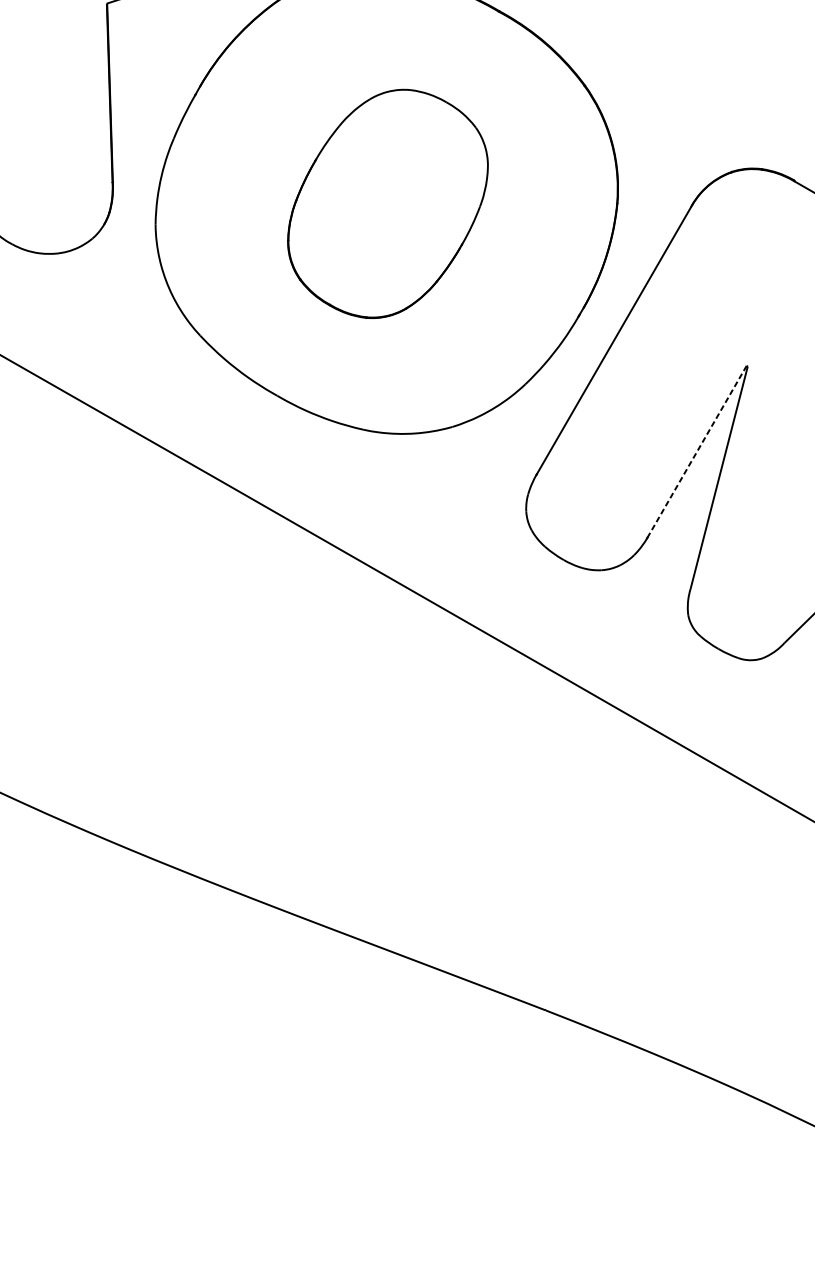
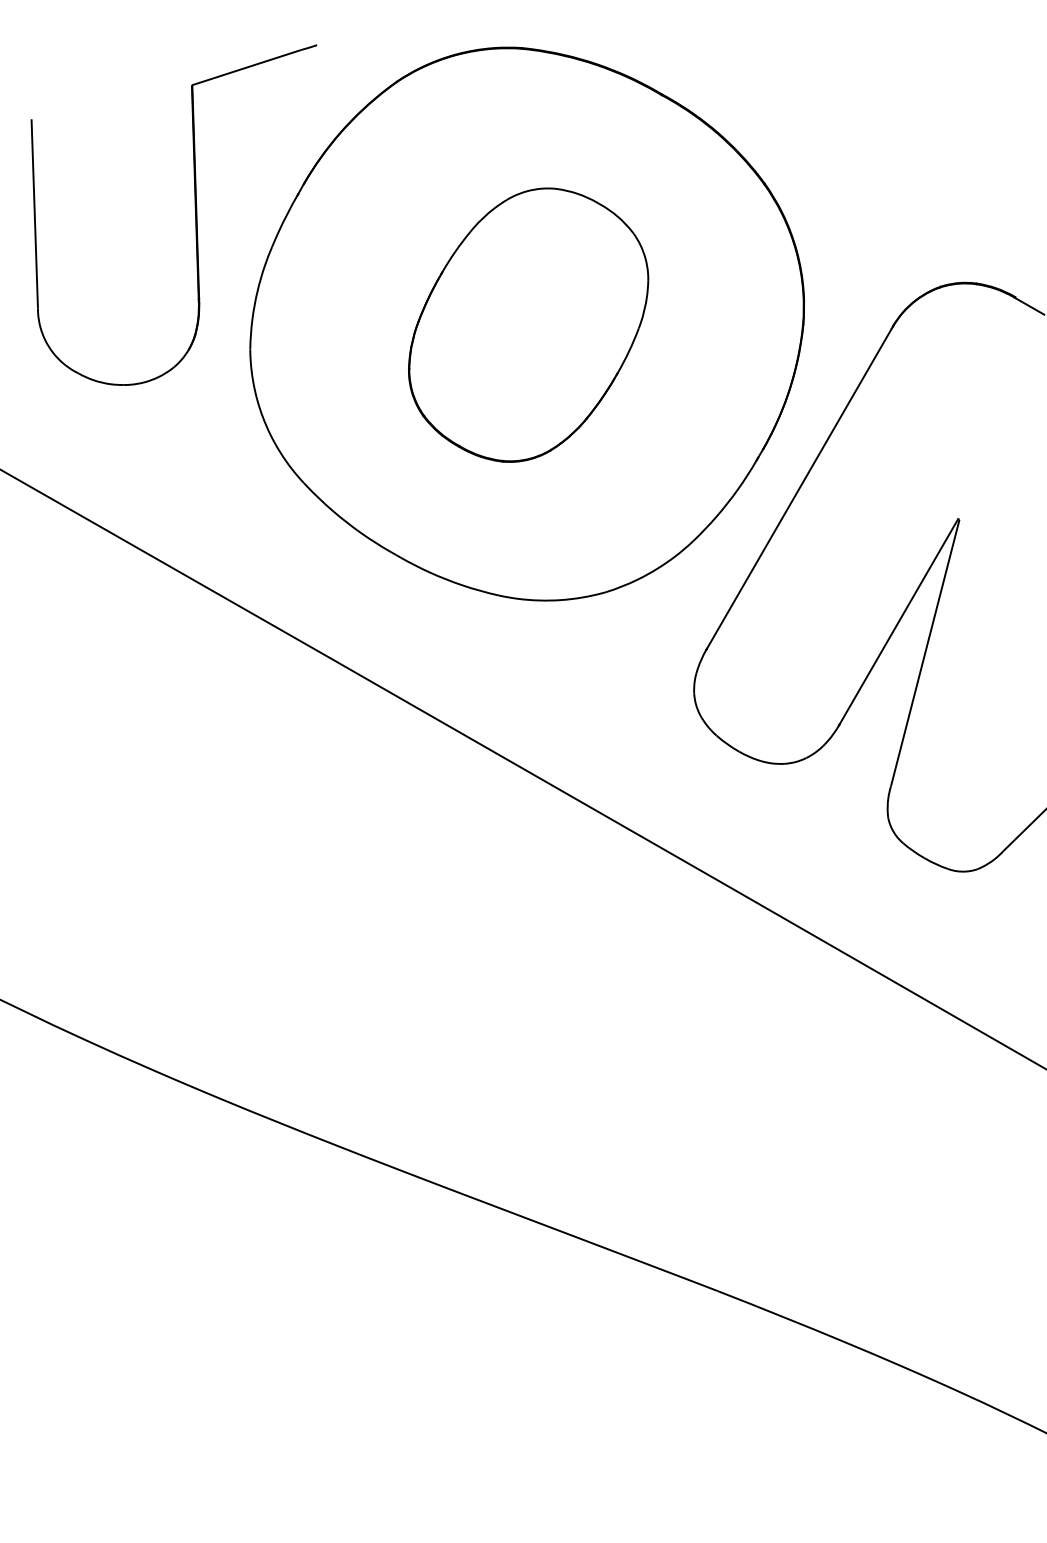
line: (696, 451) -> (898, 621), dashed -> solid

